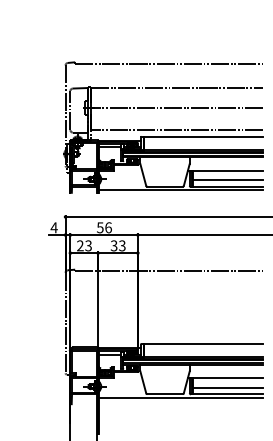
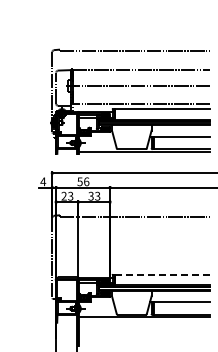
line: (227, 179) -> (181, 143), removed
line: (203, 345) -> (162, 275), solid -> dashed
line: (227, 387) -> (181, 309), removed

